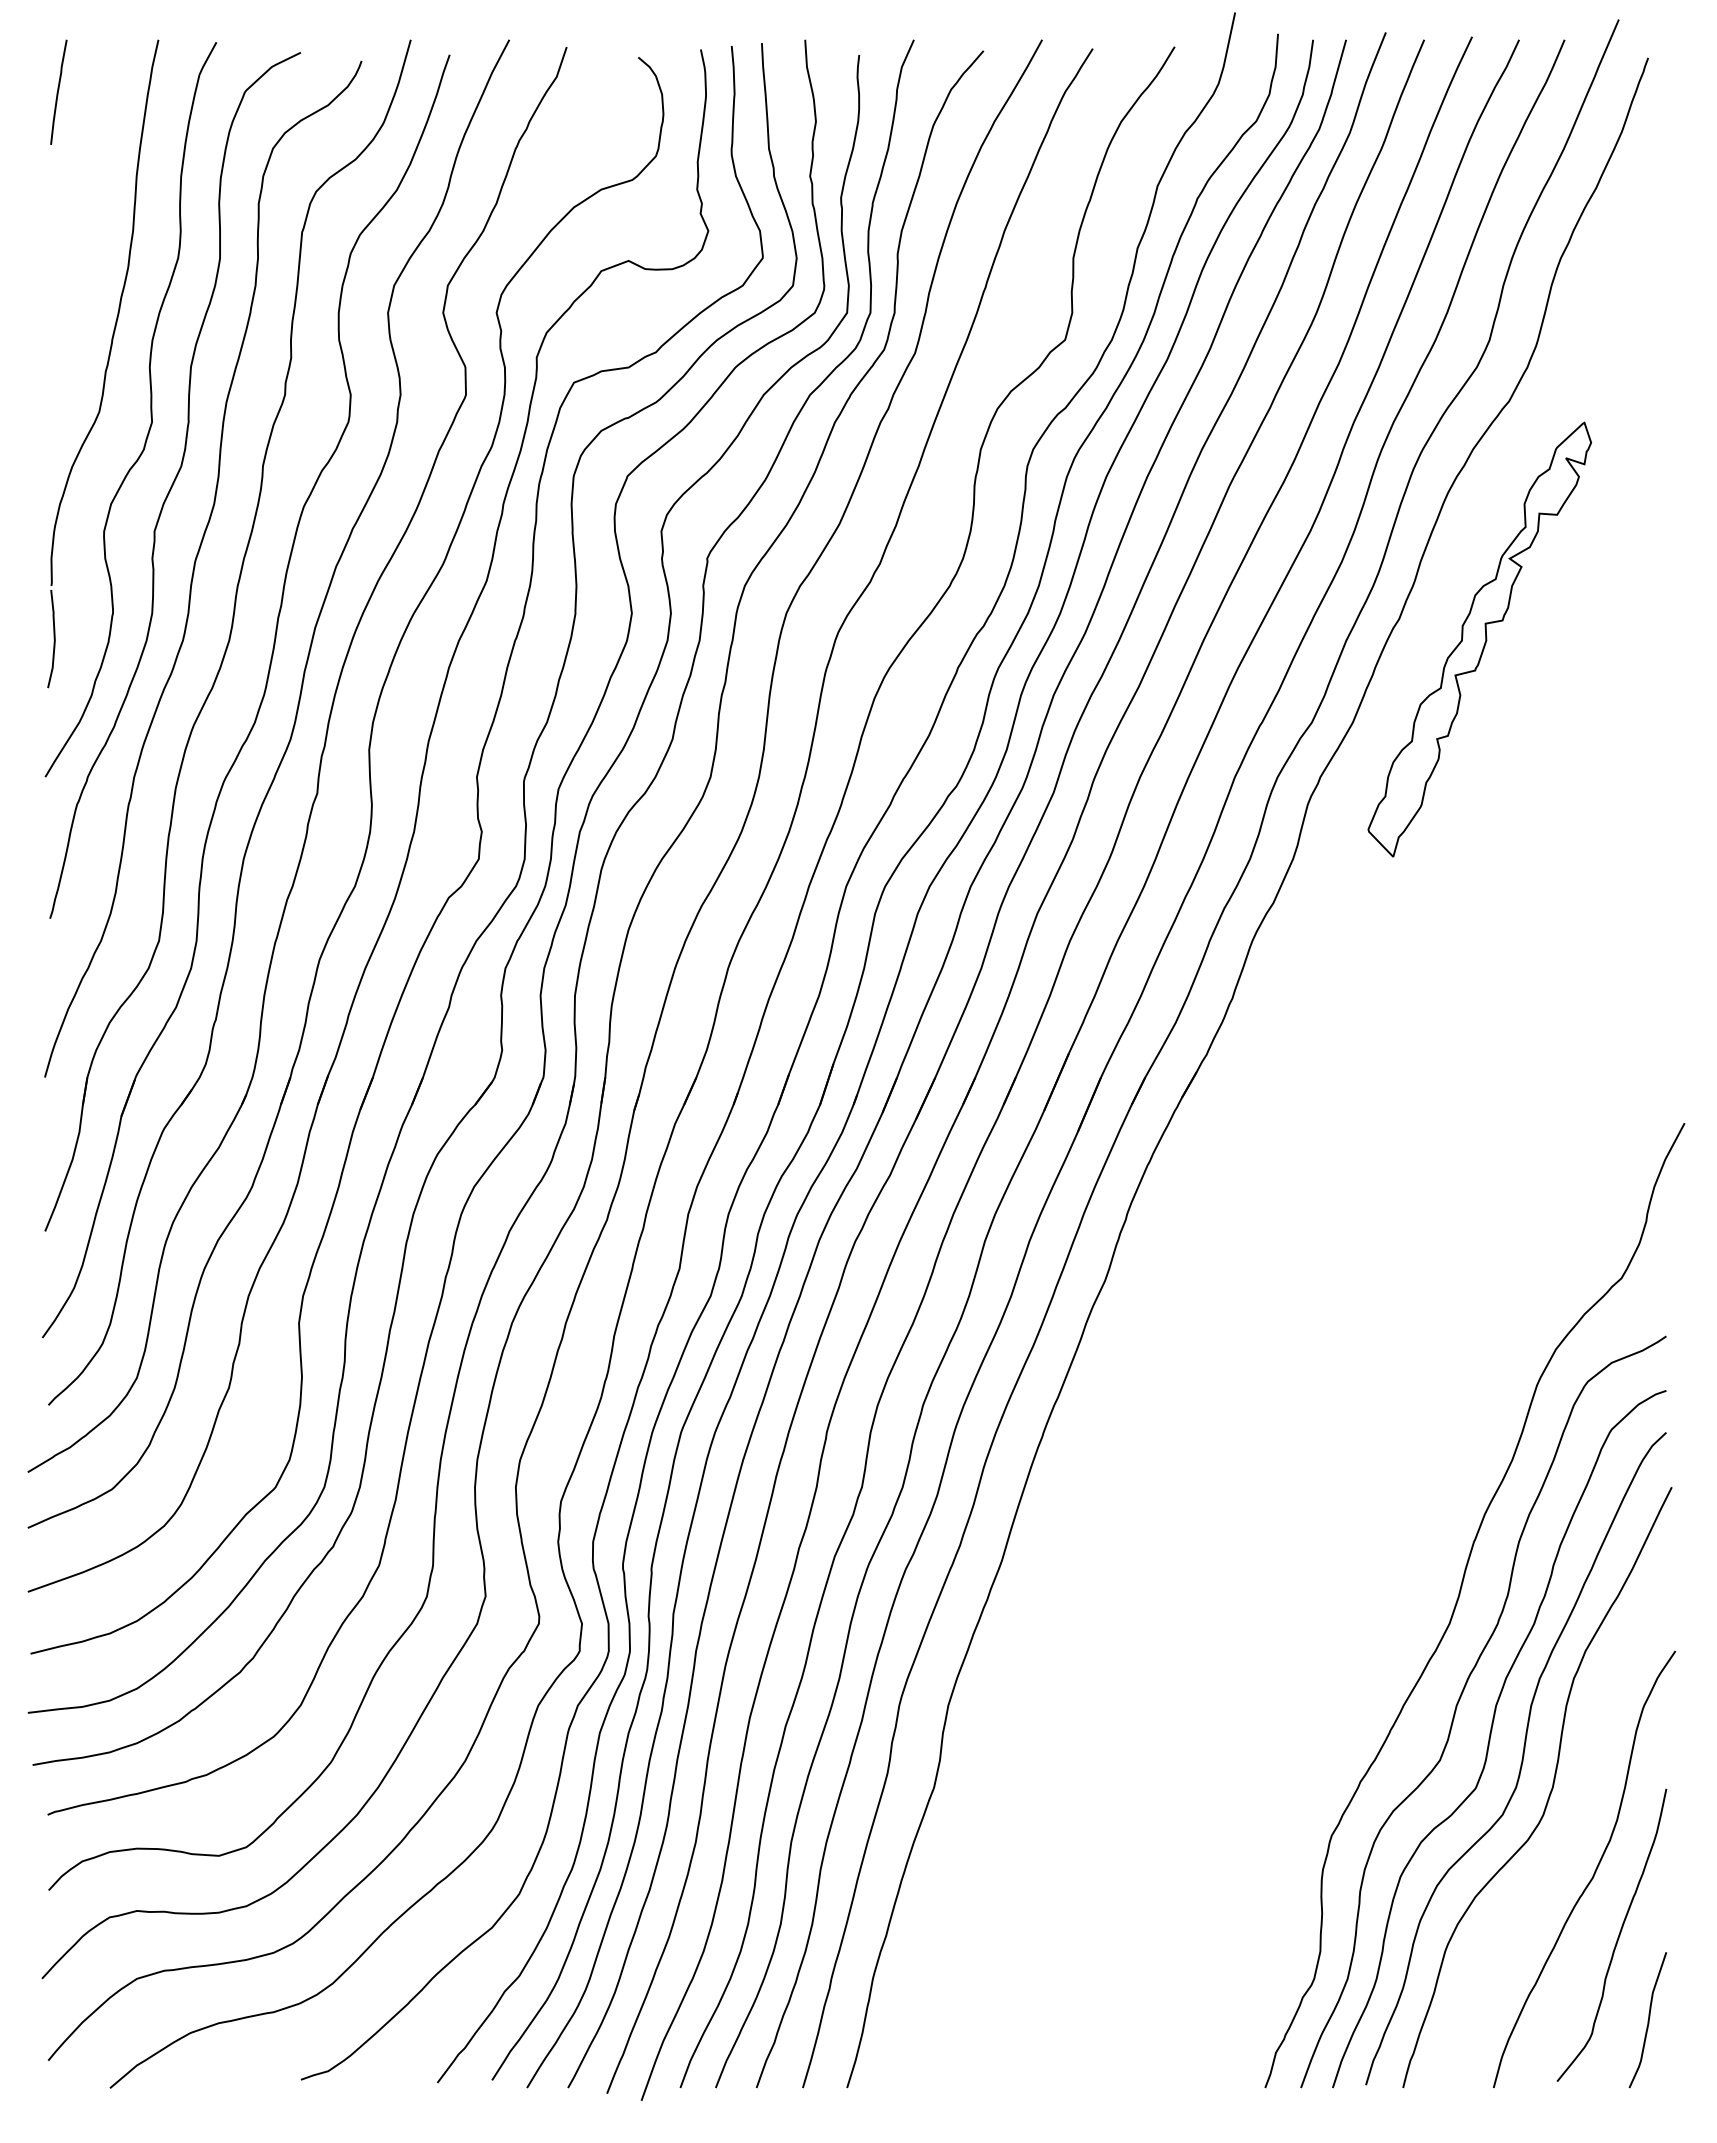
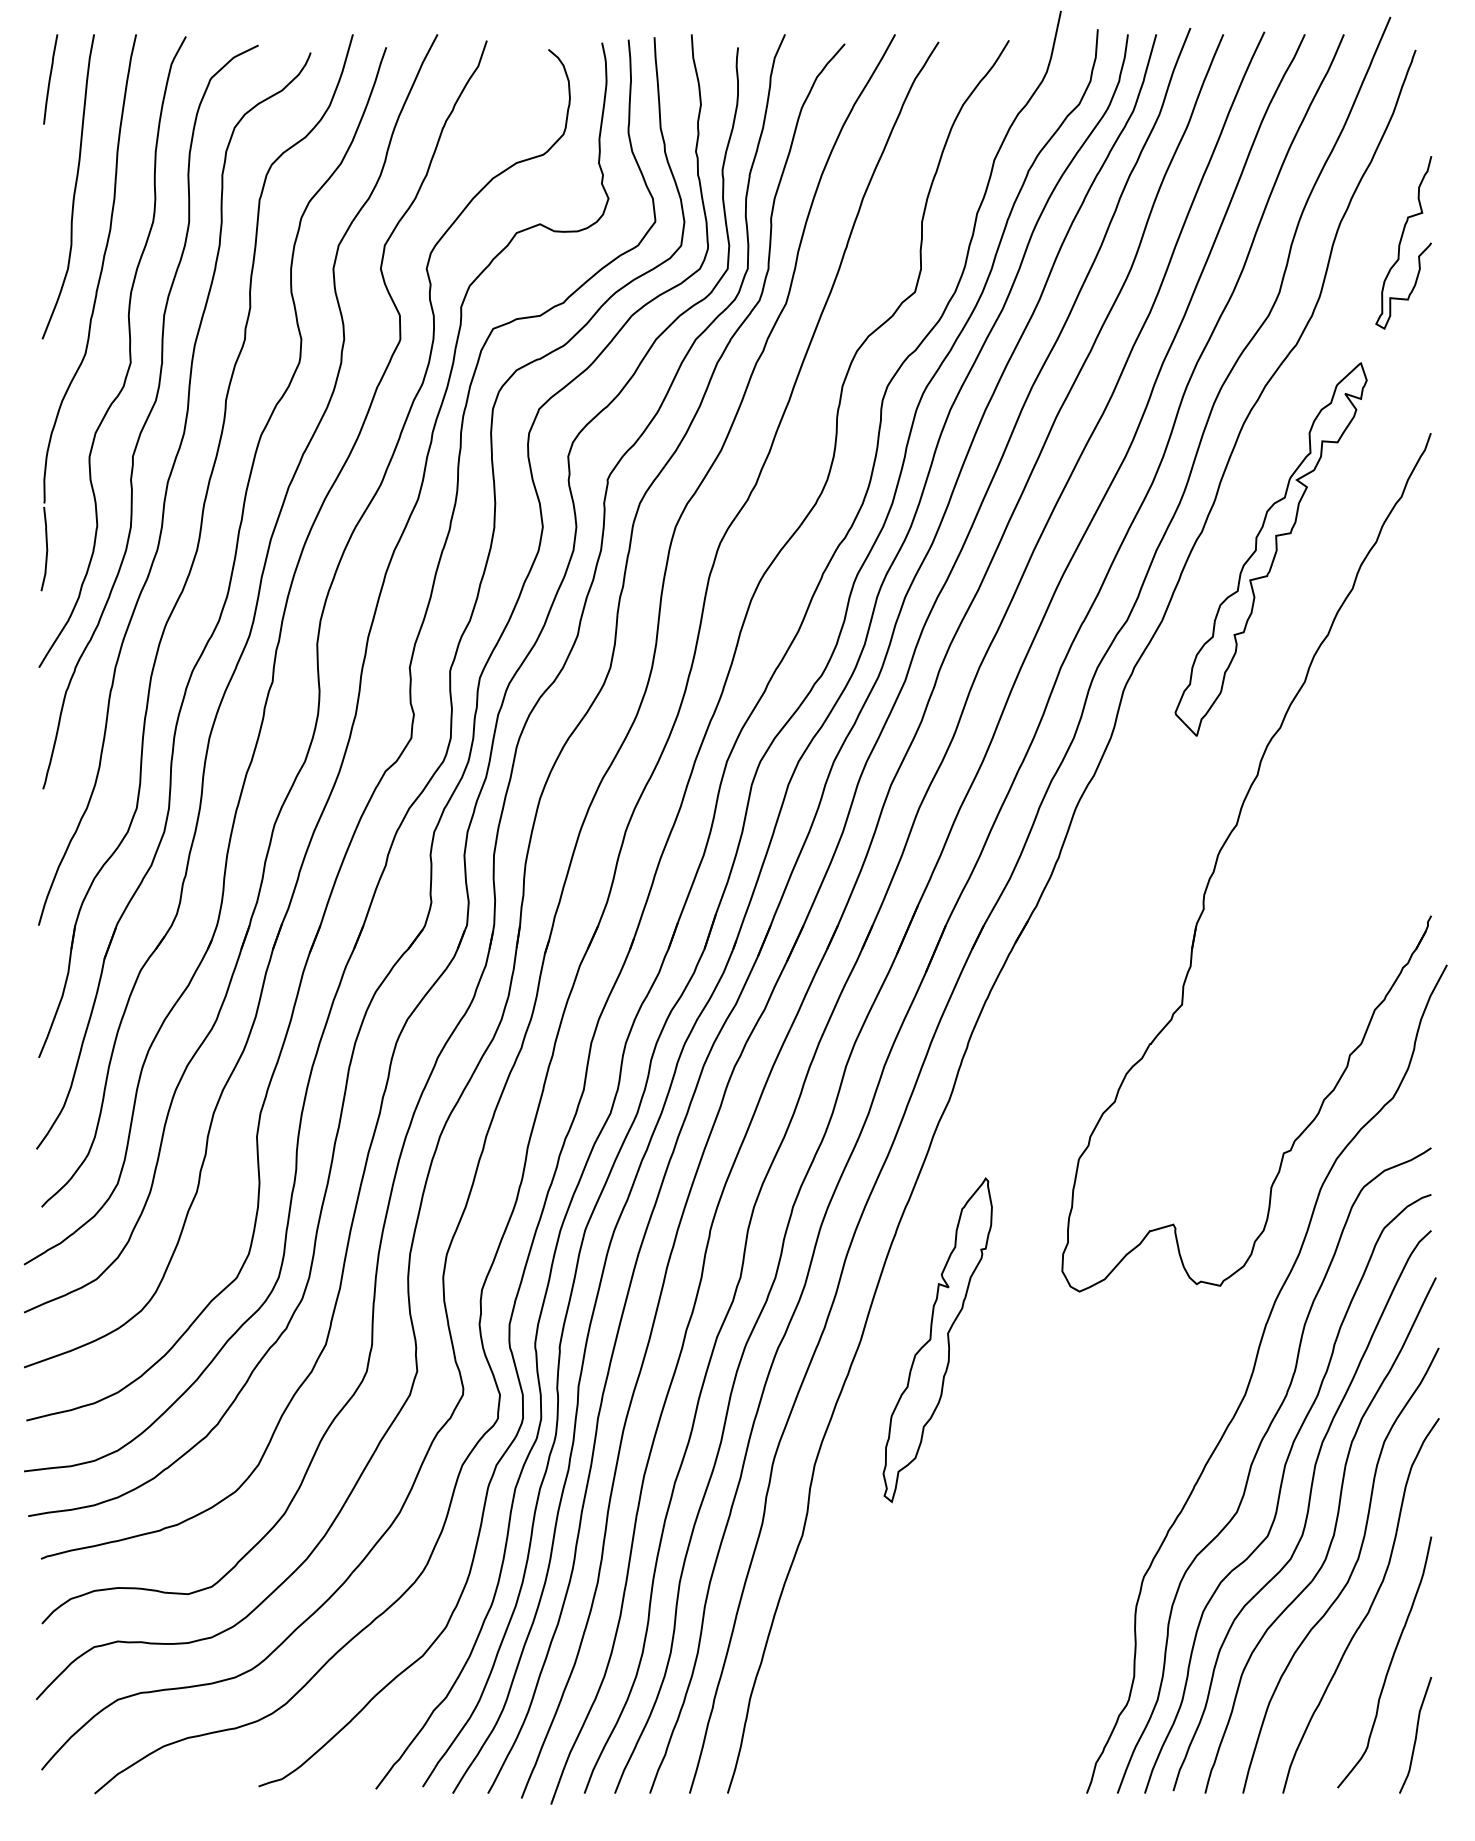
curve: (86, 218) -> (74, 187), added
curve: (1631, 281) -> (1401, 241), added
part: (1422, 989) -> (1221, 850), added
part: (1091, 1559) -> (937, 1339), added
curve: (1571, 1833) -> (1349, 1574), added

